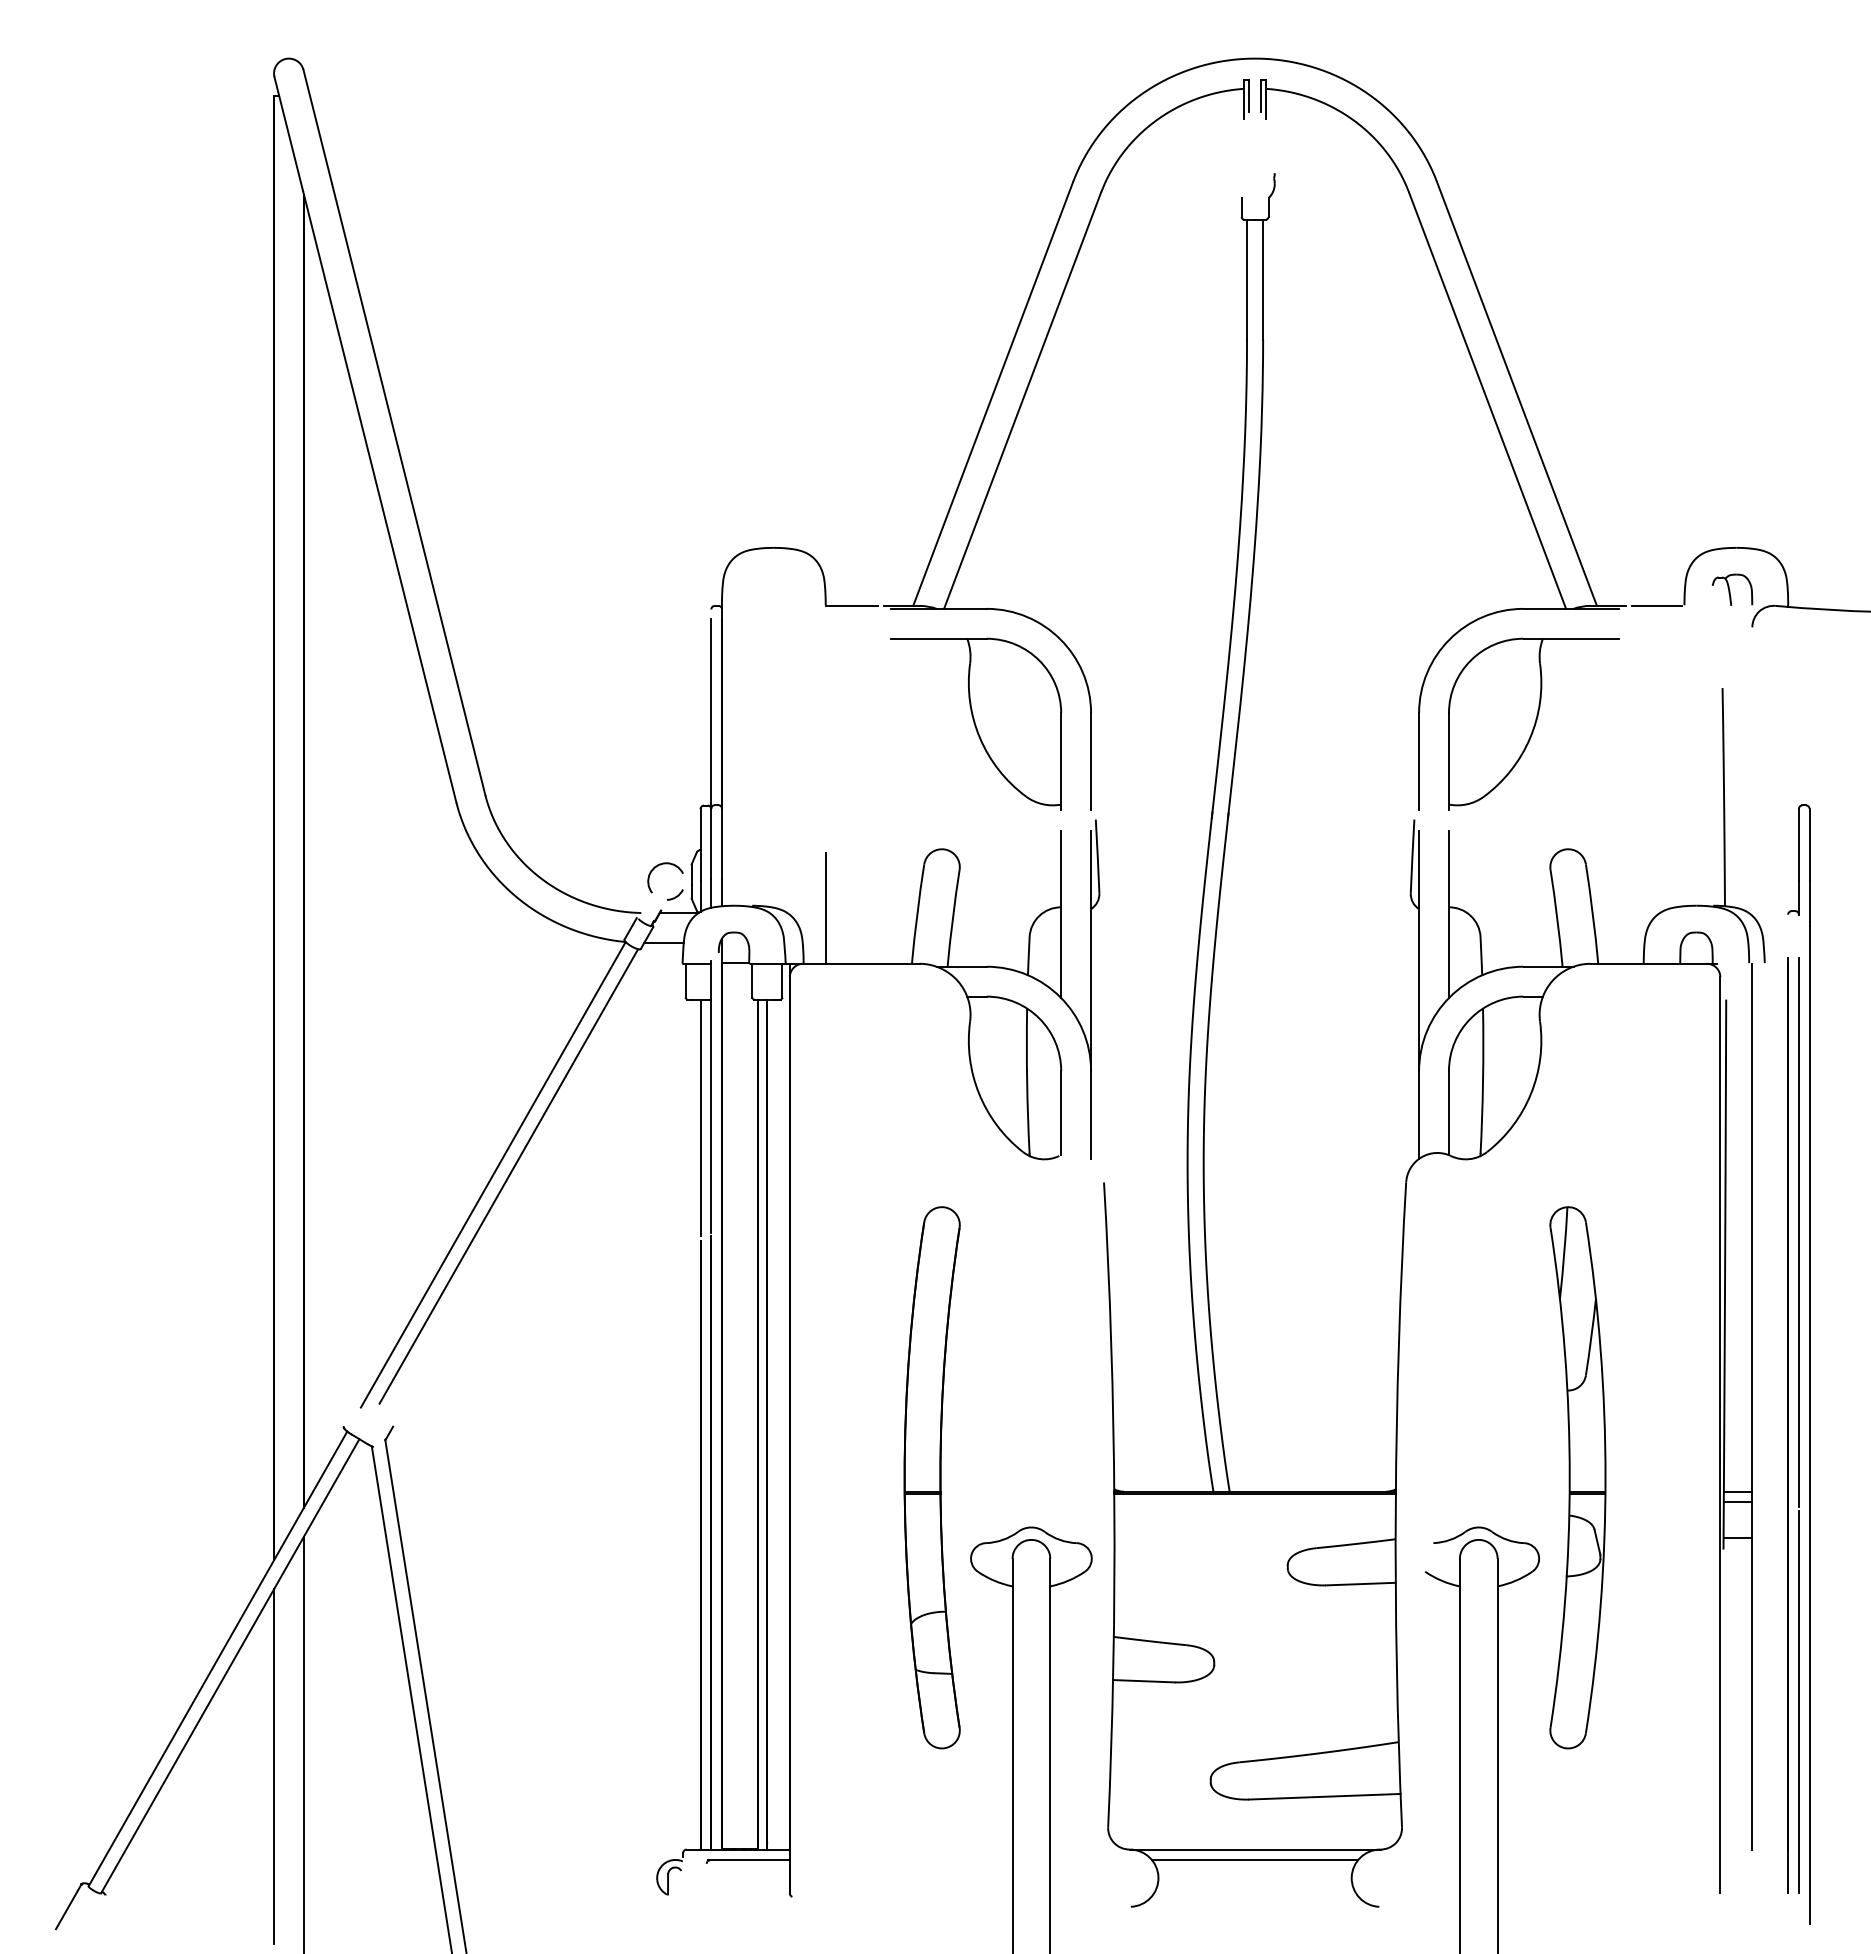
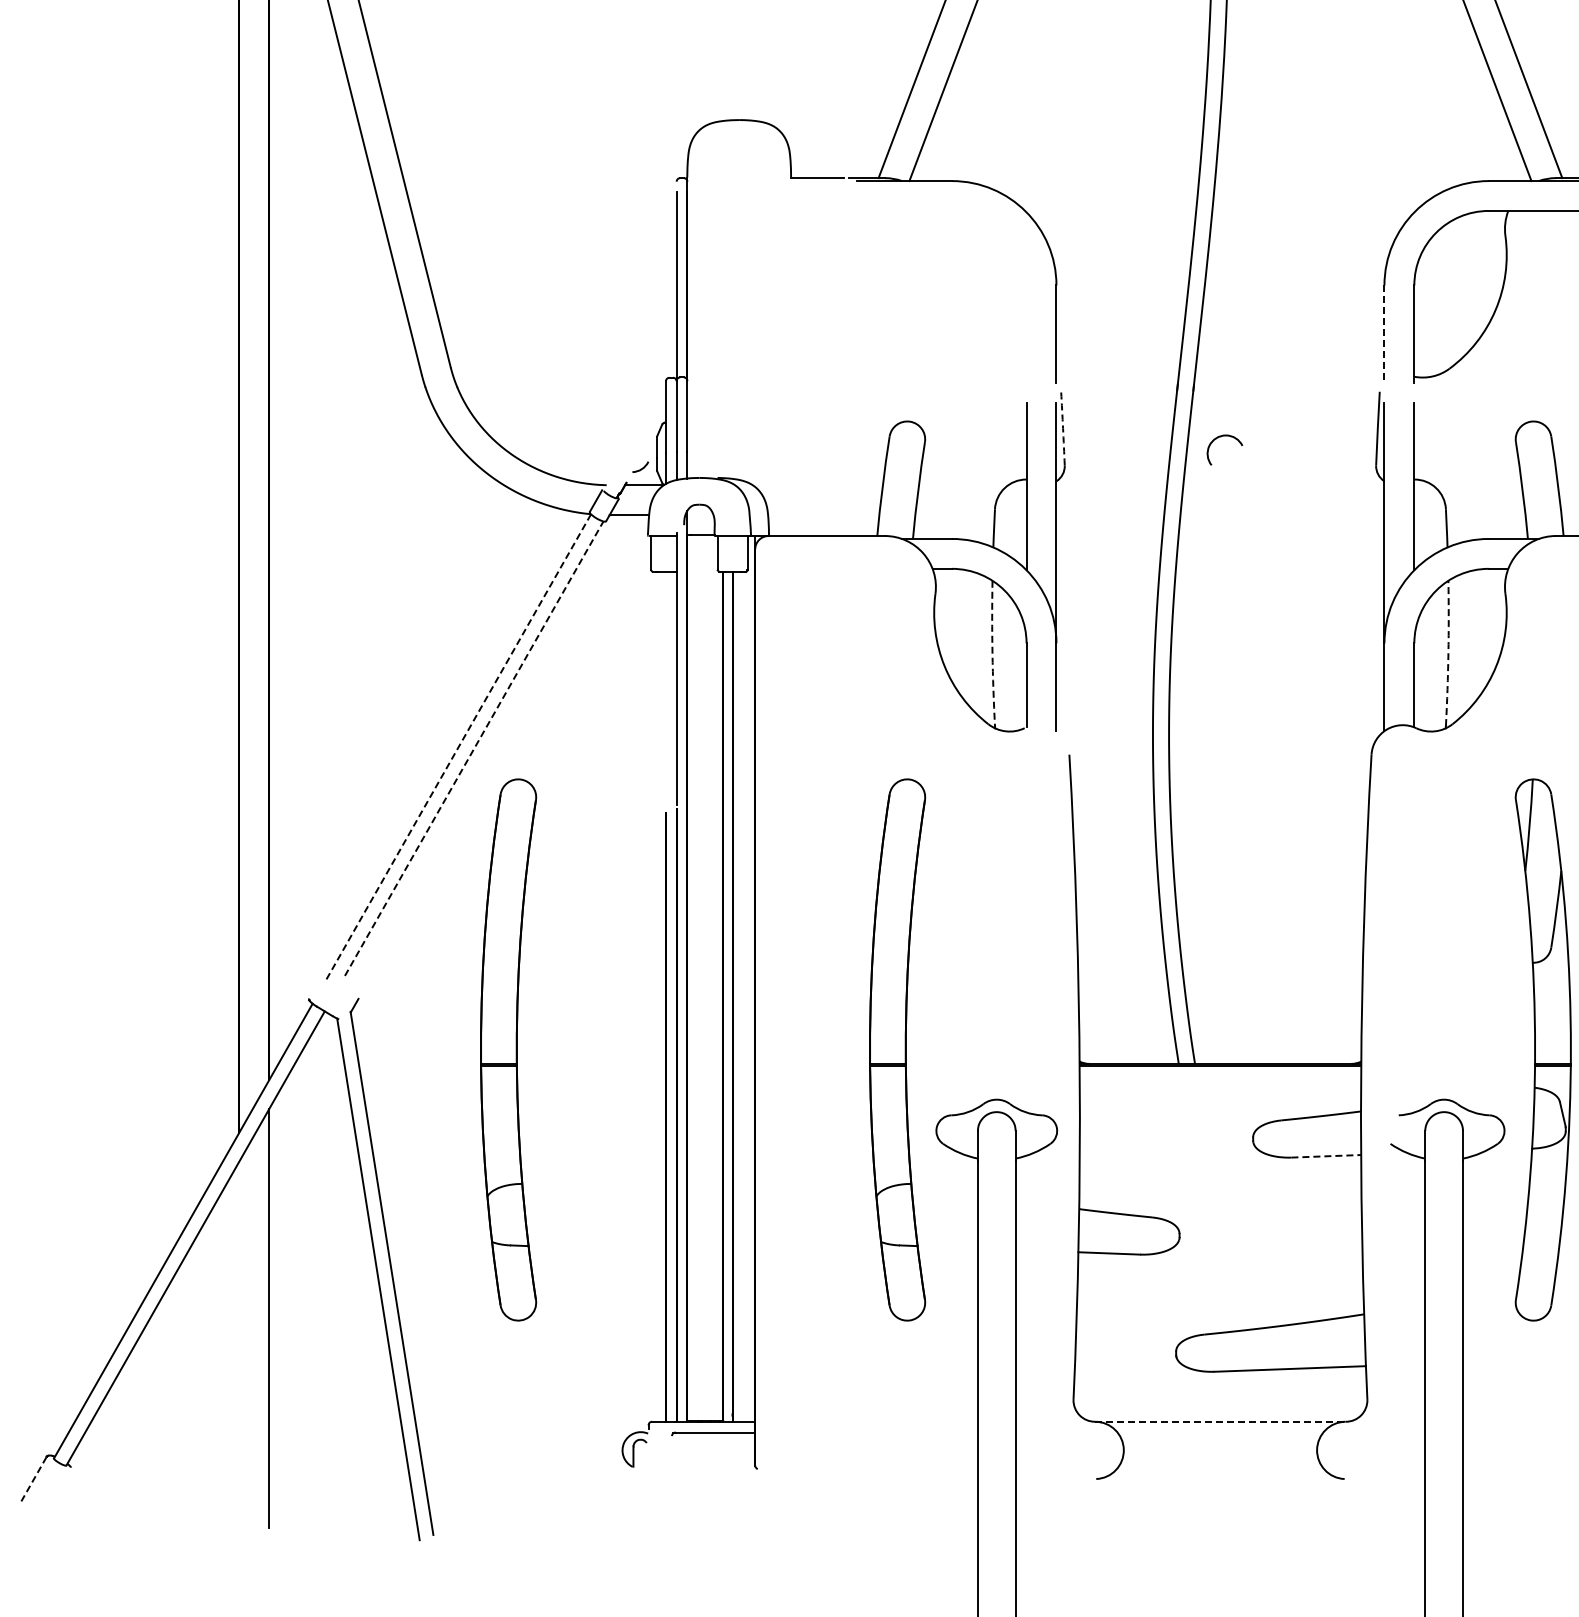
part: (976, 723) -> (941, 295), removed
line: (1419, 761) -> (1384, 333), solid -> dashed
arc: (1097, 856) -> (1062, 428), solid -> dashed
arc: (665, 864) -> (1224, 436), moved
line: (826, 908) -> (791, 480), removed
arc: (1027, 1081) -> (992, 653), solid -> dashed
arc: (1483, 1081) -> (1448, 653), solid -> dashed
line: (700, 1117) -> (665, 689), removed
line: (493, 1174) -> (458, 746), solid -> dashed
line: (509, 1176) -> (474, 748), solid -> dashed
part: (542, 1477) -> (507, 1049), added
line: (1360, 1584) -> (1325, 1156), solid -> dashed
line: (274, 1766) -> (239, 1338), removed
line: (1255, 1849) -> (1220, 1421), solid -> dashed
line: (1255, 1860) -> (1220, 1432), removed
line: (68, 1907) -> (33, 1479), solid -> dashed

